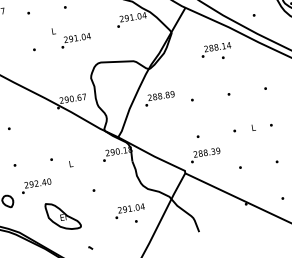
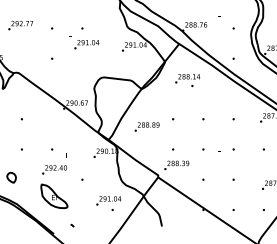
text: (72, 38) -> (84, 42), moved
text: (216, 52) -> (187, 80), moved
text: (159, 98) -> (146, 126), moved
text: (36, 185) -> (54, 169), moved

